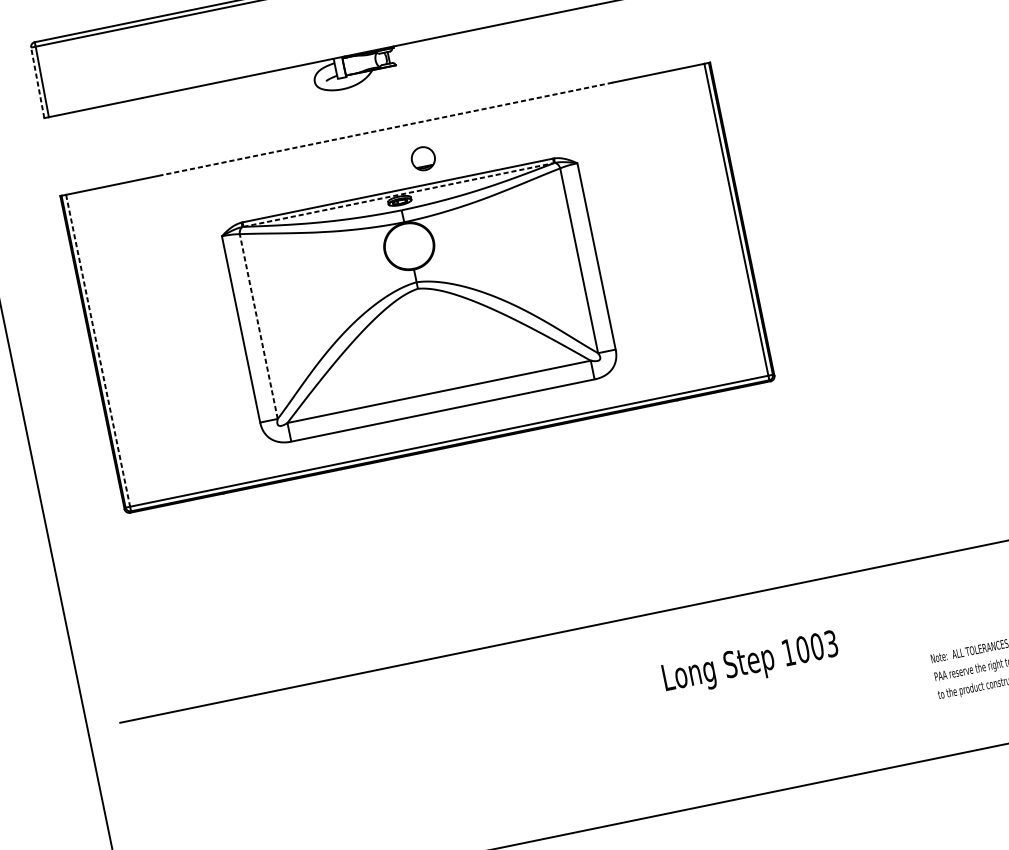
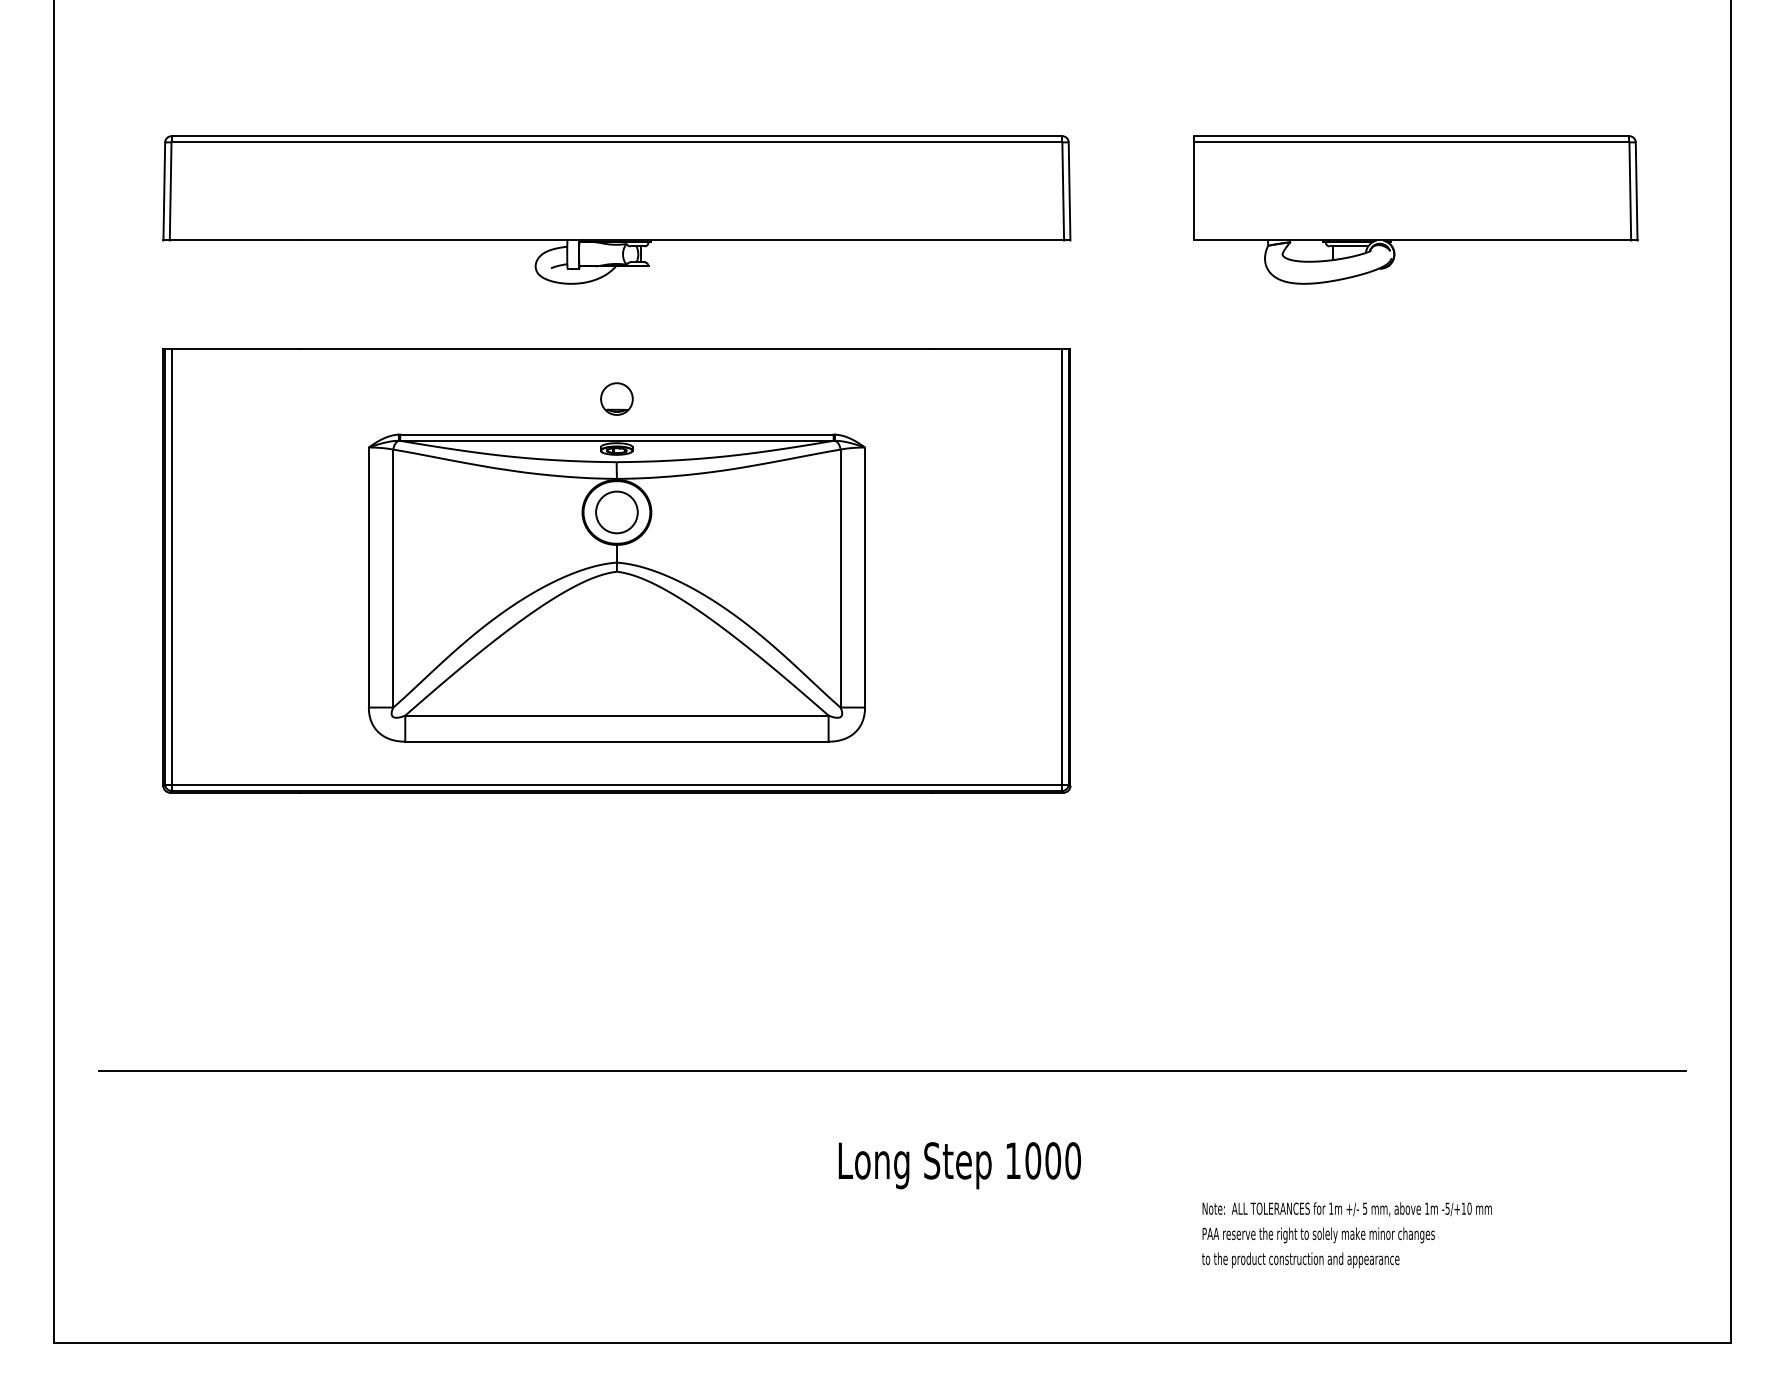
line: (37, 82) -> (164, 190), dashed -> solid
line: (384, 129) -> (616, 349), dashed -> solid
part: (422, 158) -> (616, 398), moved
line: (398, 194) -> (616, 440), dashed -> solid
circle: (408, 246) -> (616, 512), added
line: (258, 326) -> (393, 578), dashed -> solid
line: (98, 350) -> (171, 566), dashed -> solid
text: (830, 643) -> (1072, 1160), 1003 -> 1000

